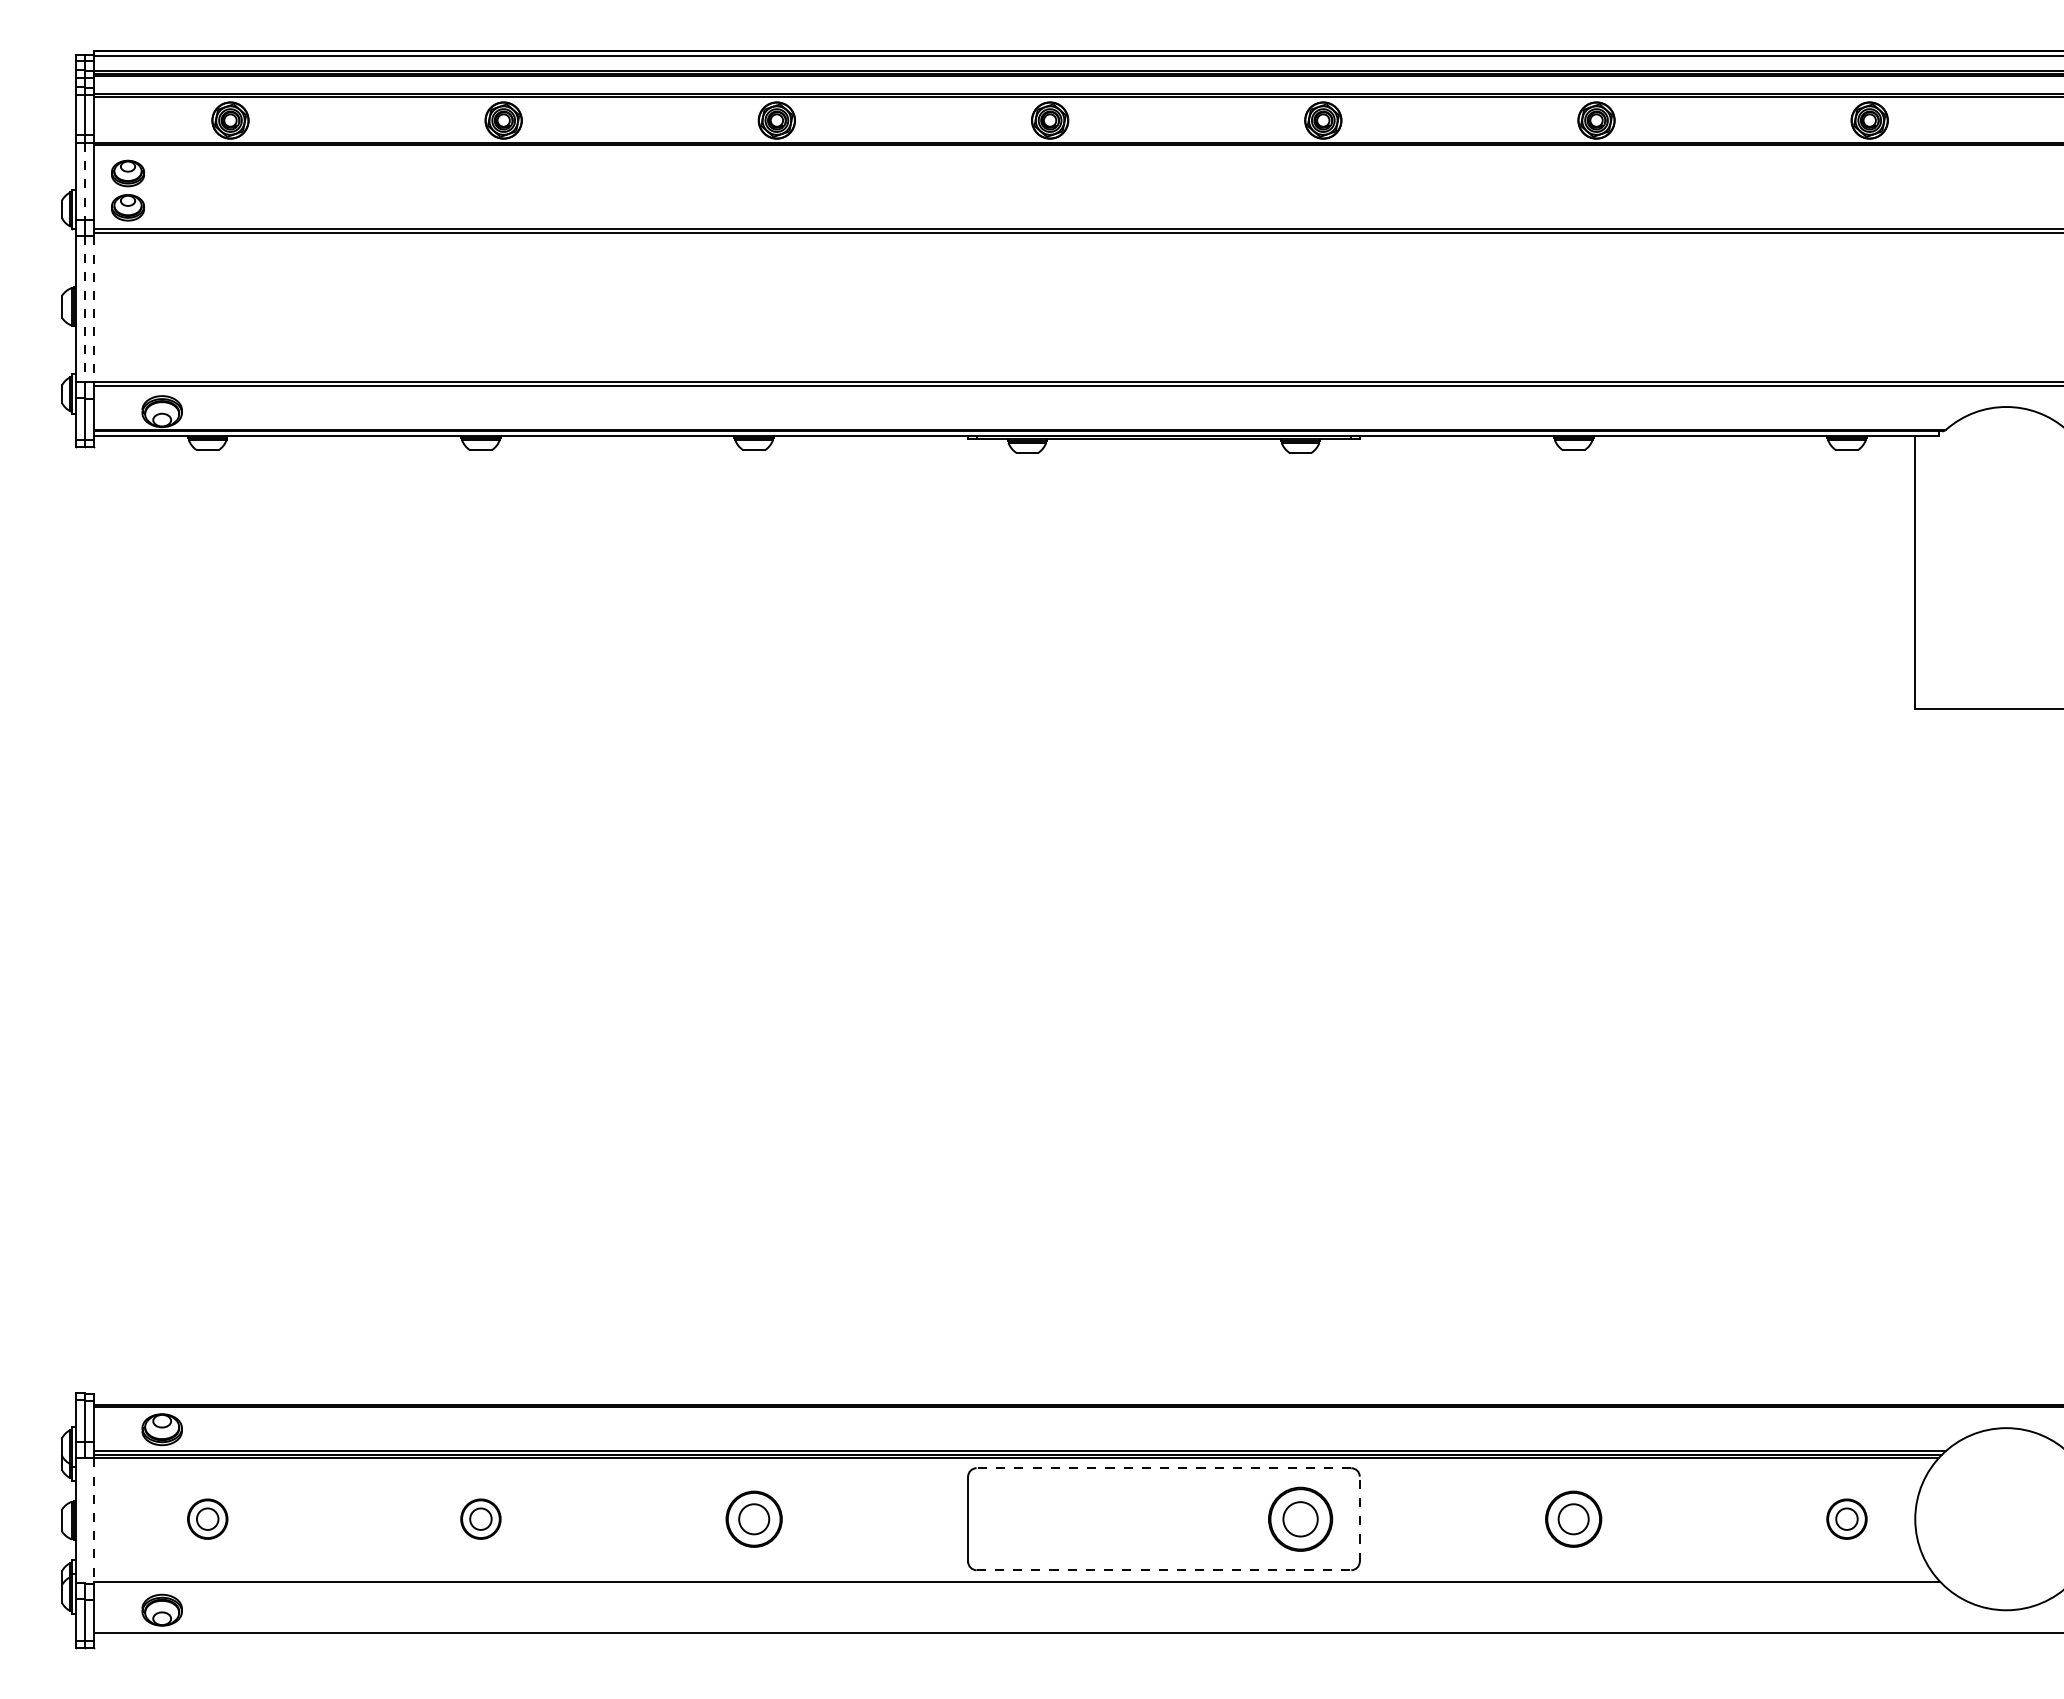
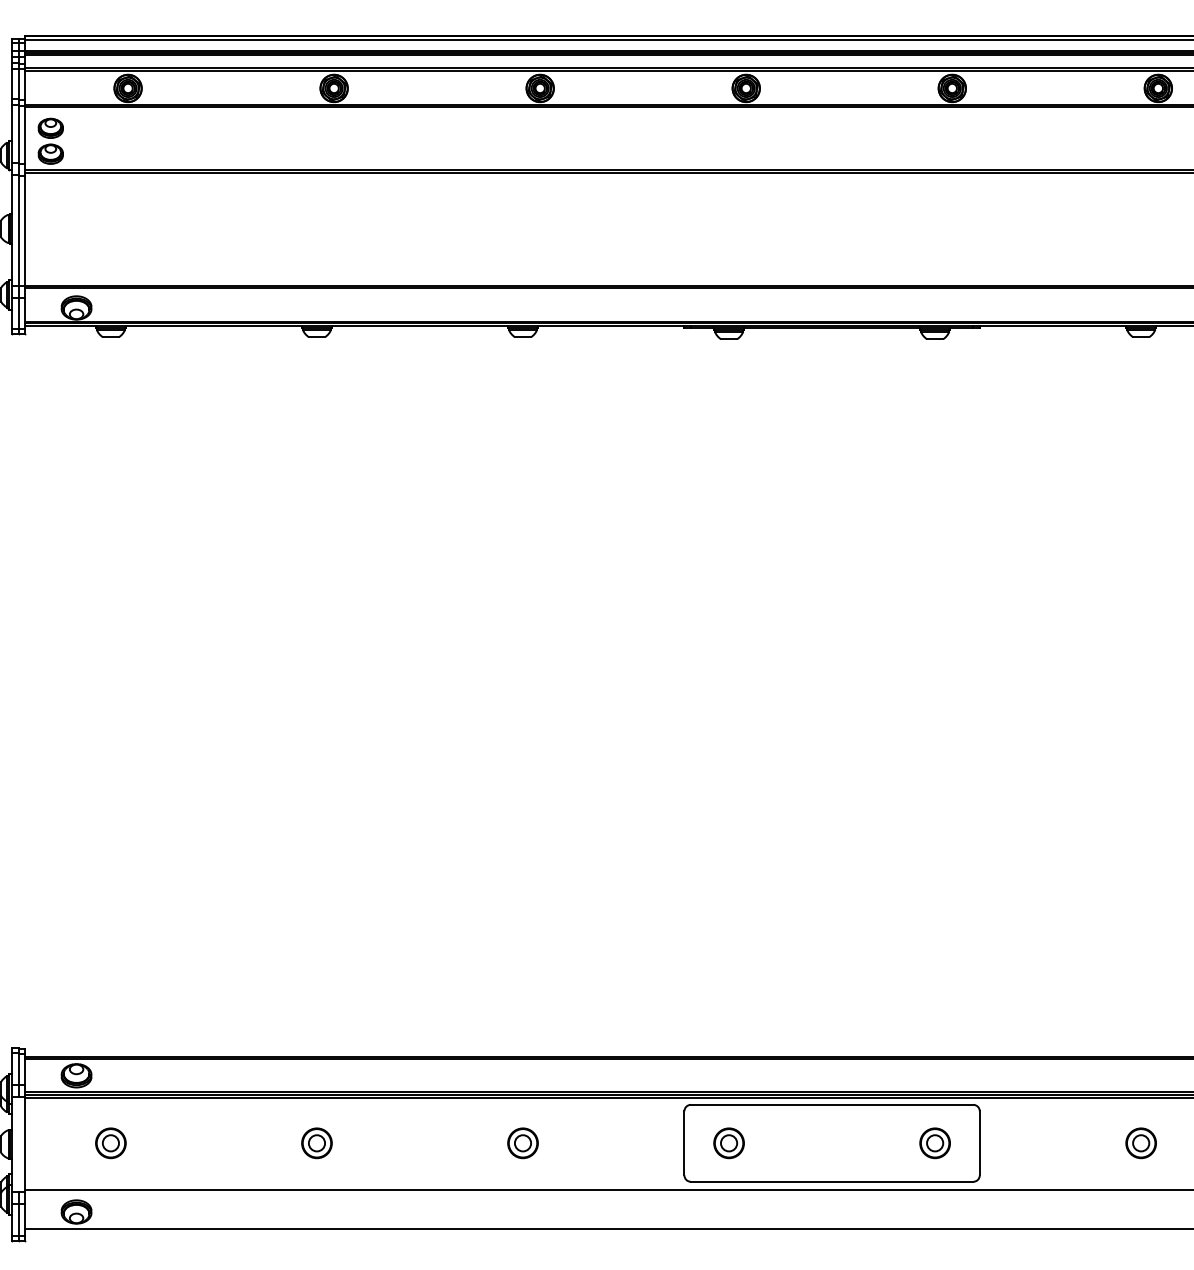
line: (85, 181) -> (18, 134), dashed -> solid
line: (85, 309) -> (18, 230), dashed -> solid
line: (93, 309) -> (24, 230), dashed -> solid
line: (1163, 1468) -> (831, 1105), dashed -> solid
part: (753, 1518) -> (522, 1142), size x0.71
part: (1026, 1518) -> (728, 1142), added
part: (1300, 1518) -> (935, 1142), size x0.62
part: (1573, 1518) -> (1140, 1142), size x0.71
line: (1359, 1519) -> (979, 1143), dashed -> solid
line: (93, 1521) -> (24, 1145), dashed -> solid
line: (1164, 1570) -> (832, 1182), dashed -> solid

